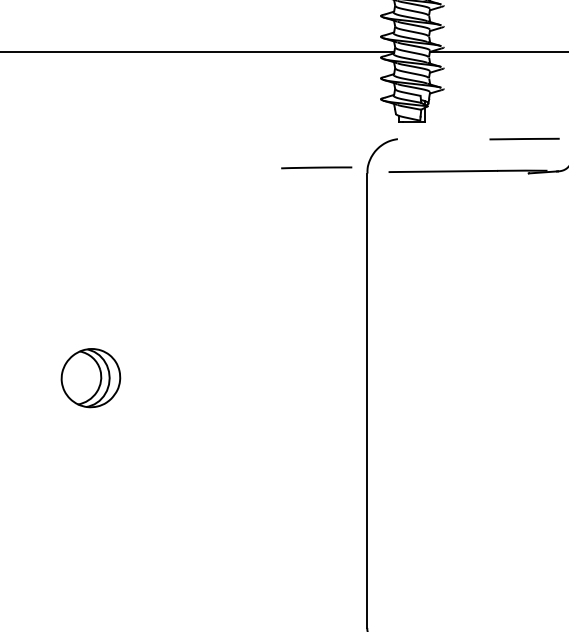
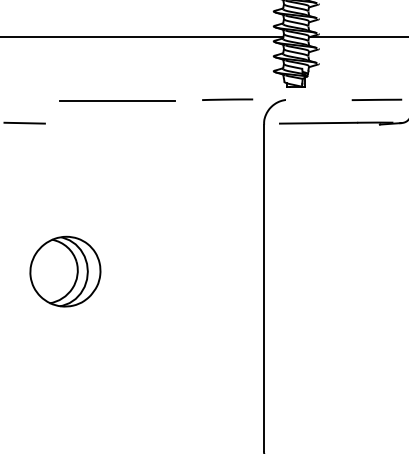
line: (163, 140) -> (117, 100), added
line: (316, 167) -> (227, 99), moved
line: (34, 171) -> (24, 123), added
part: (90, 377) -> (65, 271), size x1.67

